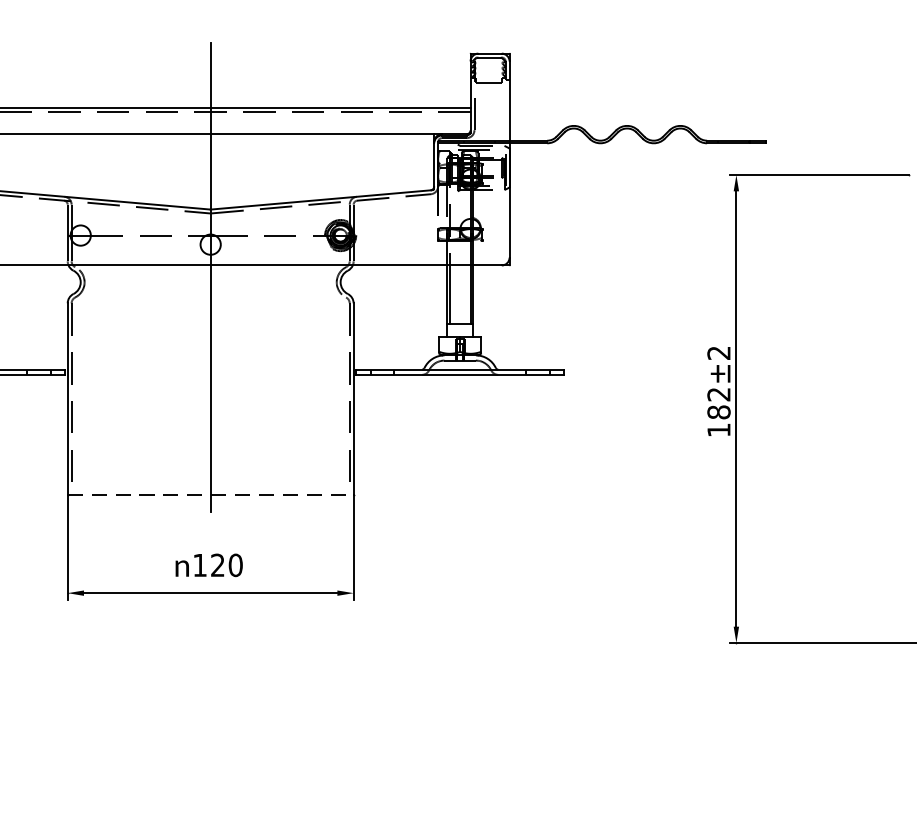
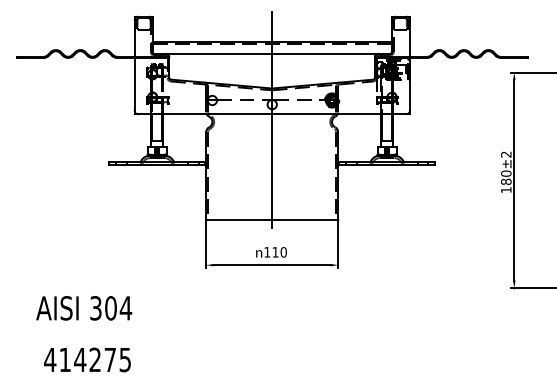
text: (719, 394) -> (506, 173), 182 -> 180
line: (211, 496) -> (272, 220), dashed -> solid
text: (217, 565) -> (275, 252), 120 -> 110

